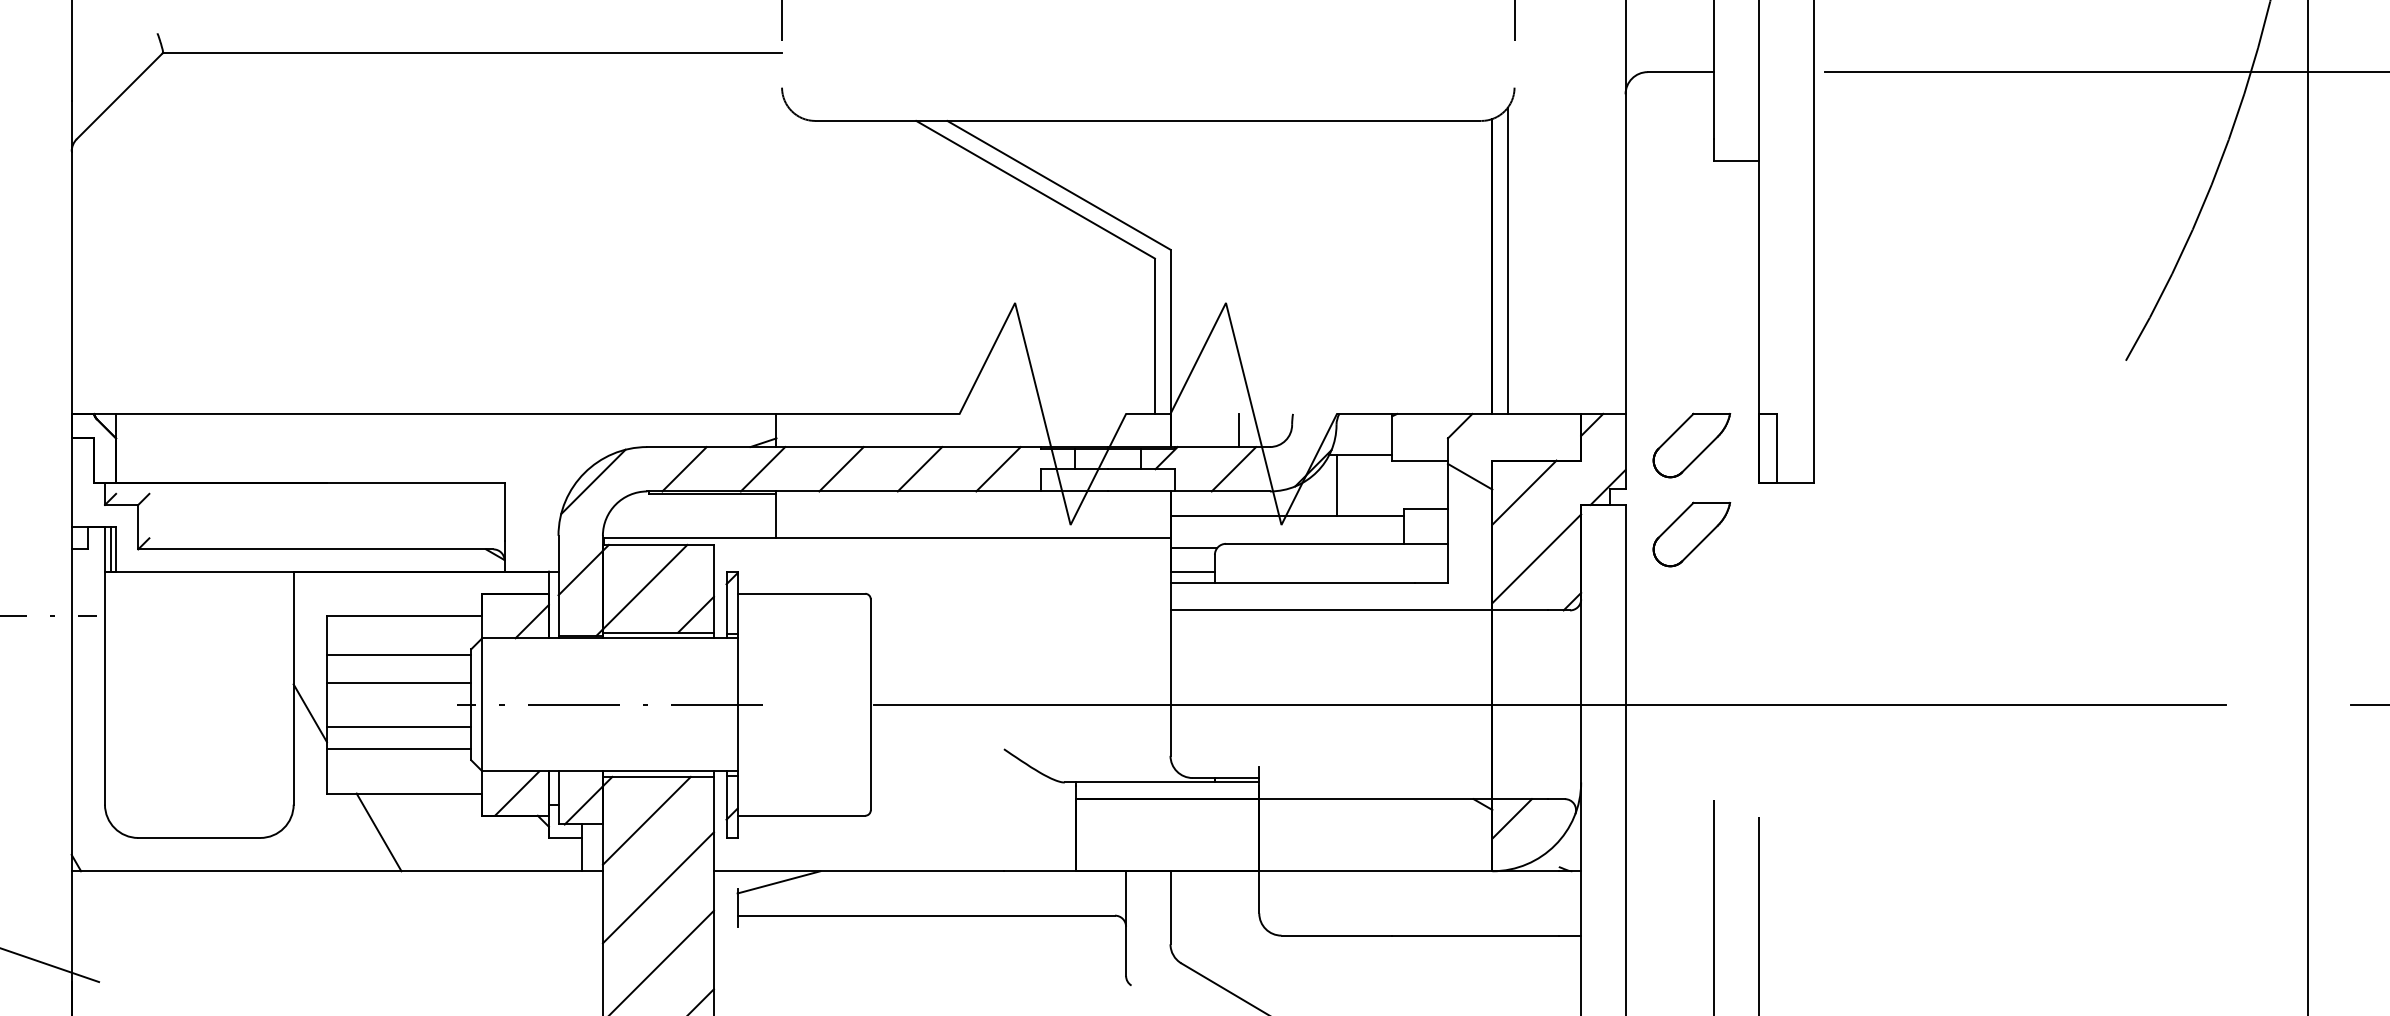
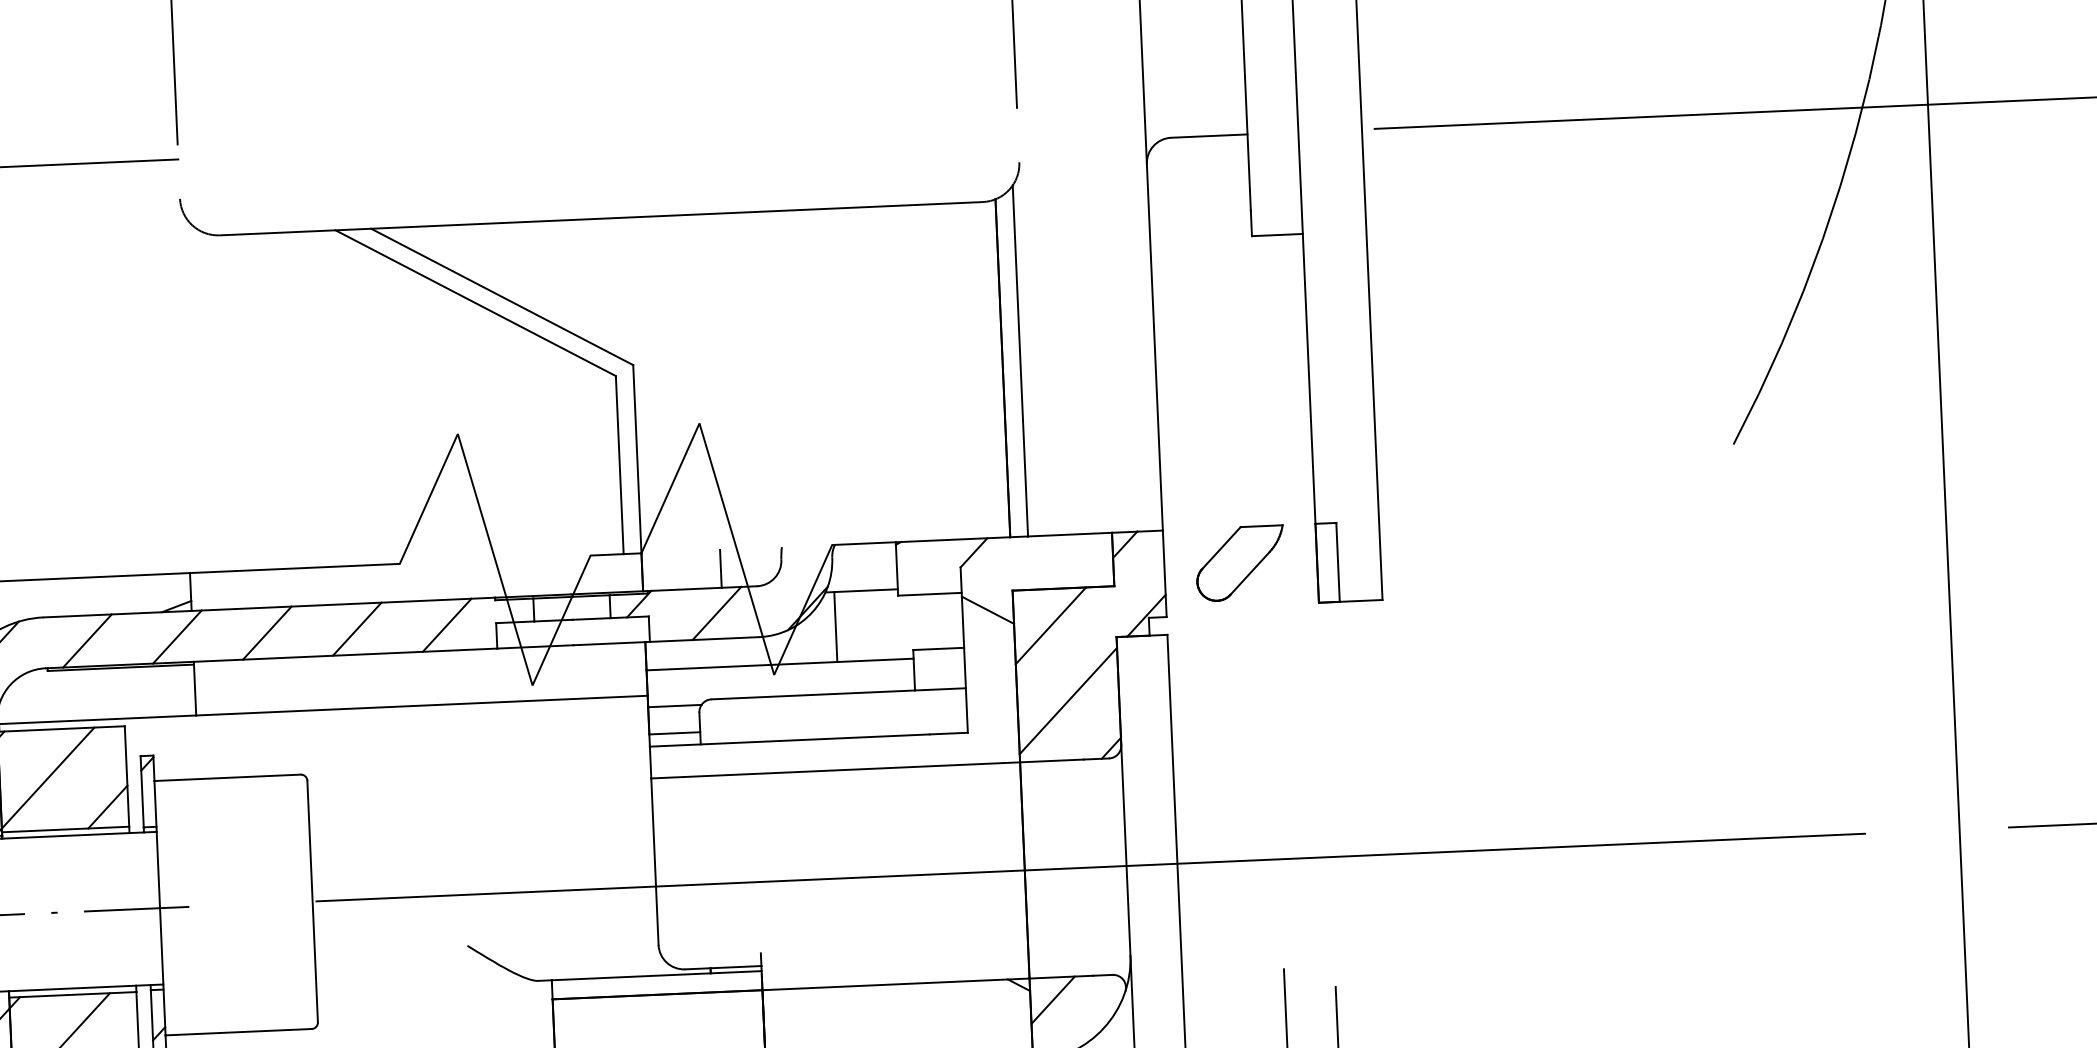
part: (1691, 534) -> (1244, 665), removed

